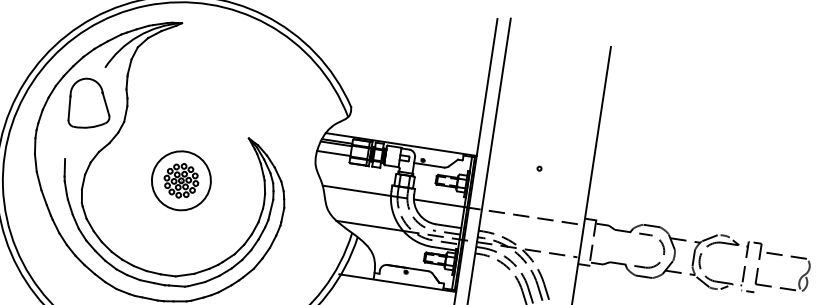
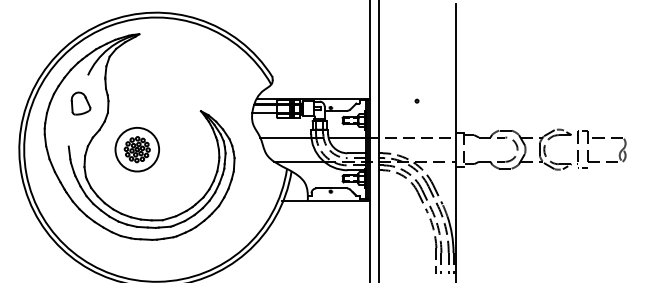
part: (89, 103) -> (80, 103), size x0.6
part: (180, 180) -> (136, 149), moved

